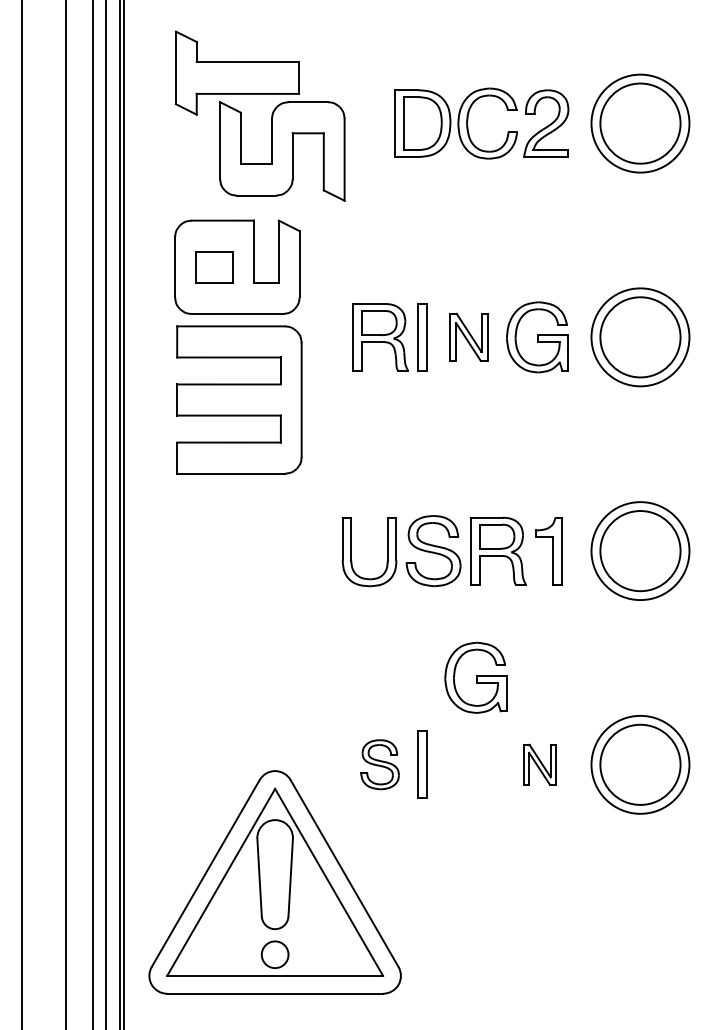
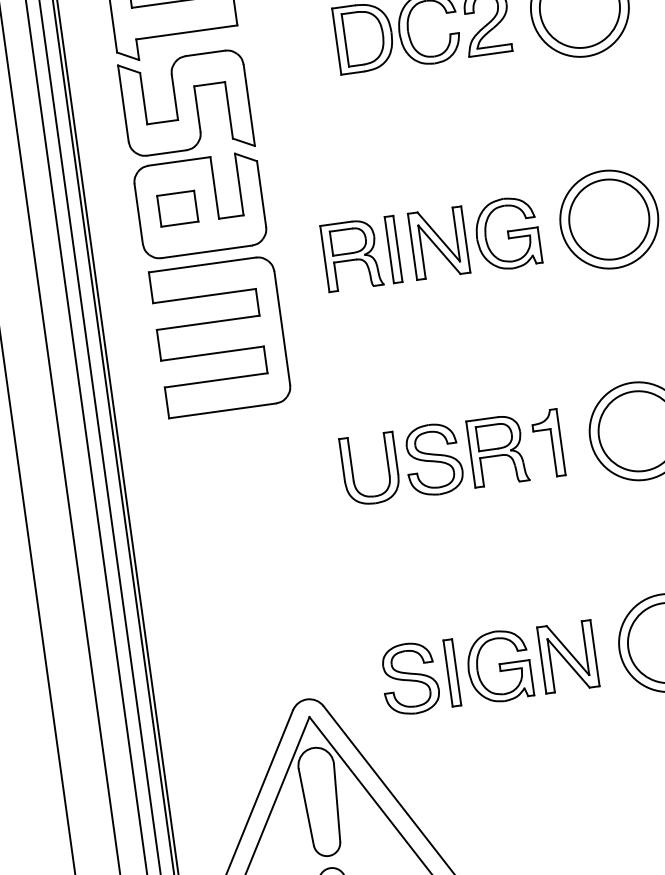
part: (282, 151) -> (186, 105), moved
part: (468, 336) -> (438, 242), size x1.43
part: (475, 677) -> (498, 666), moved
part: (379, 764) -> (409, 678), size x1.43
part: (539, 764) -> (567, 656), size x1.67

